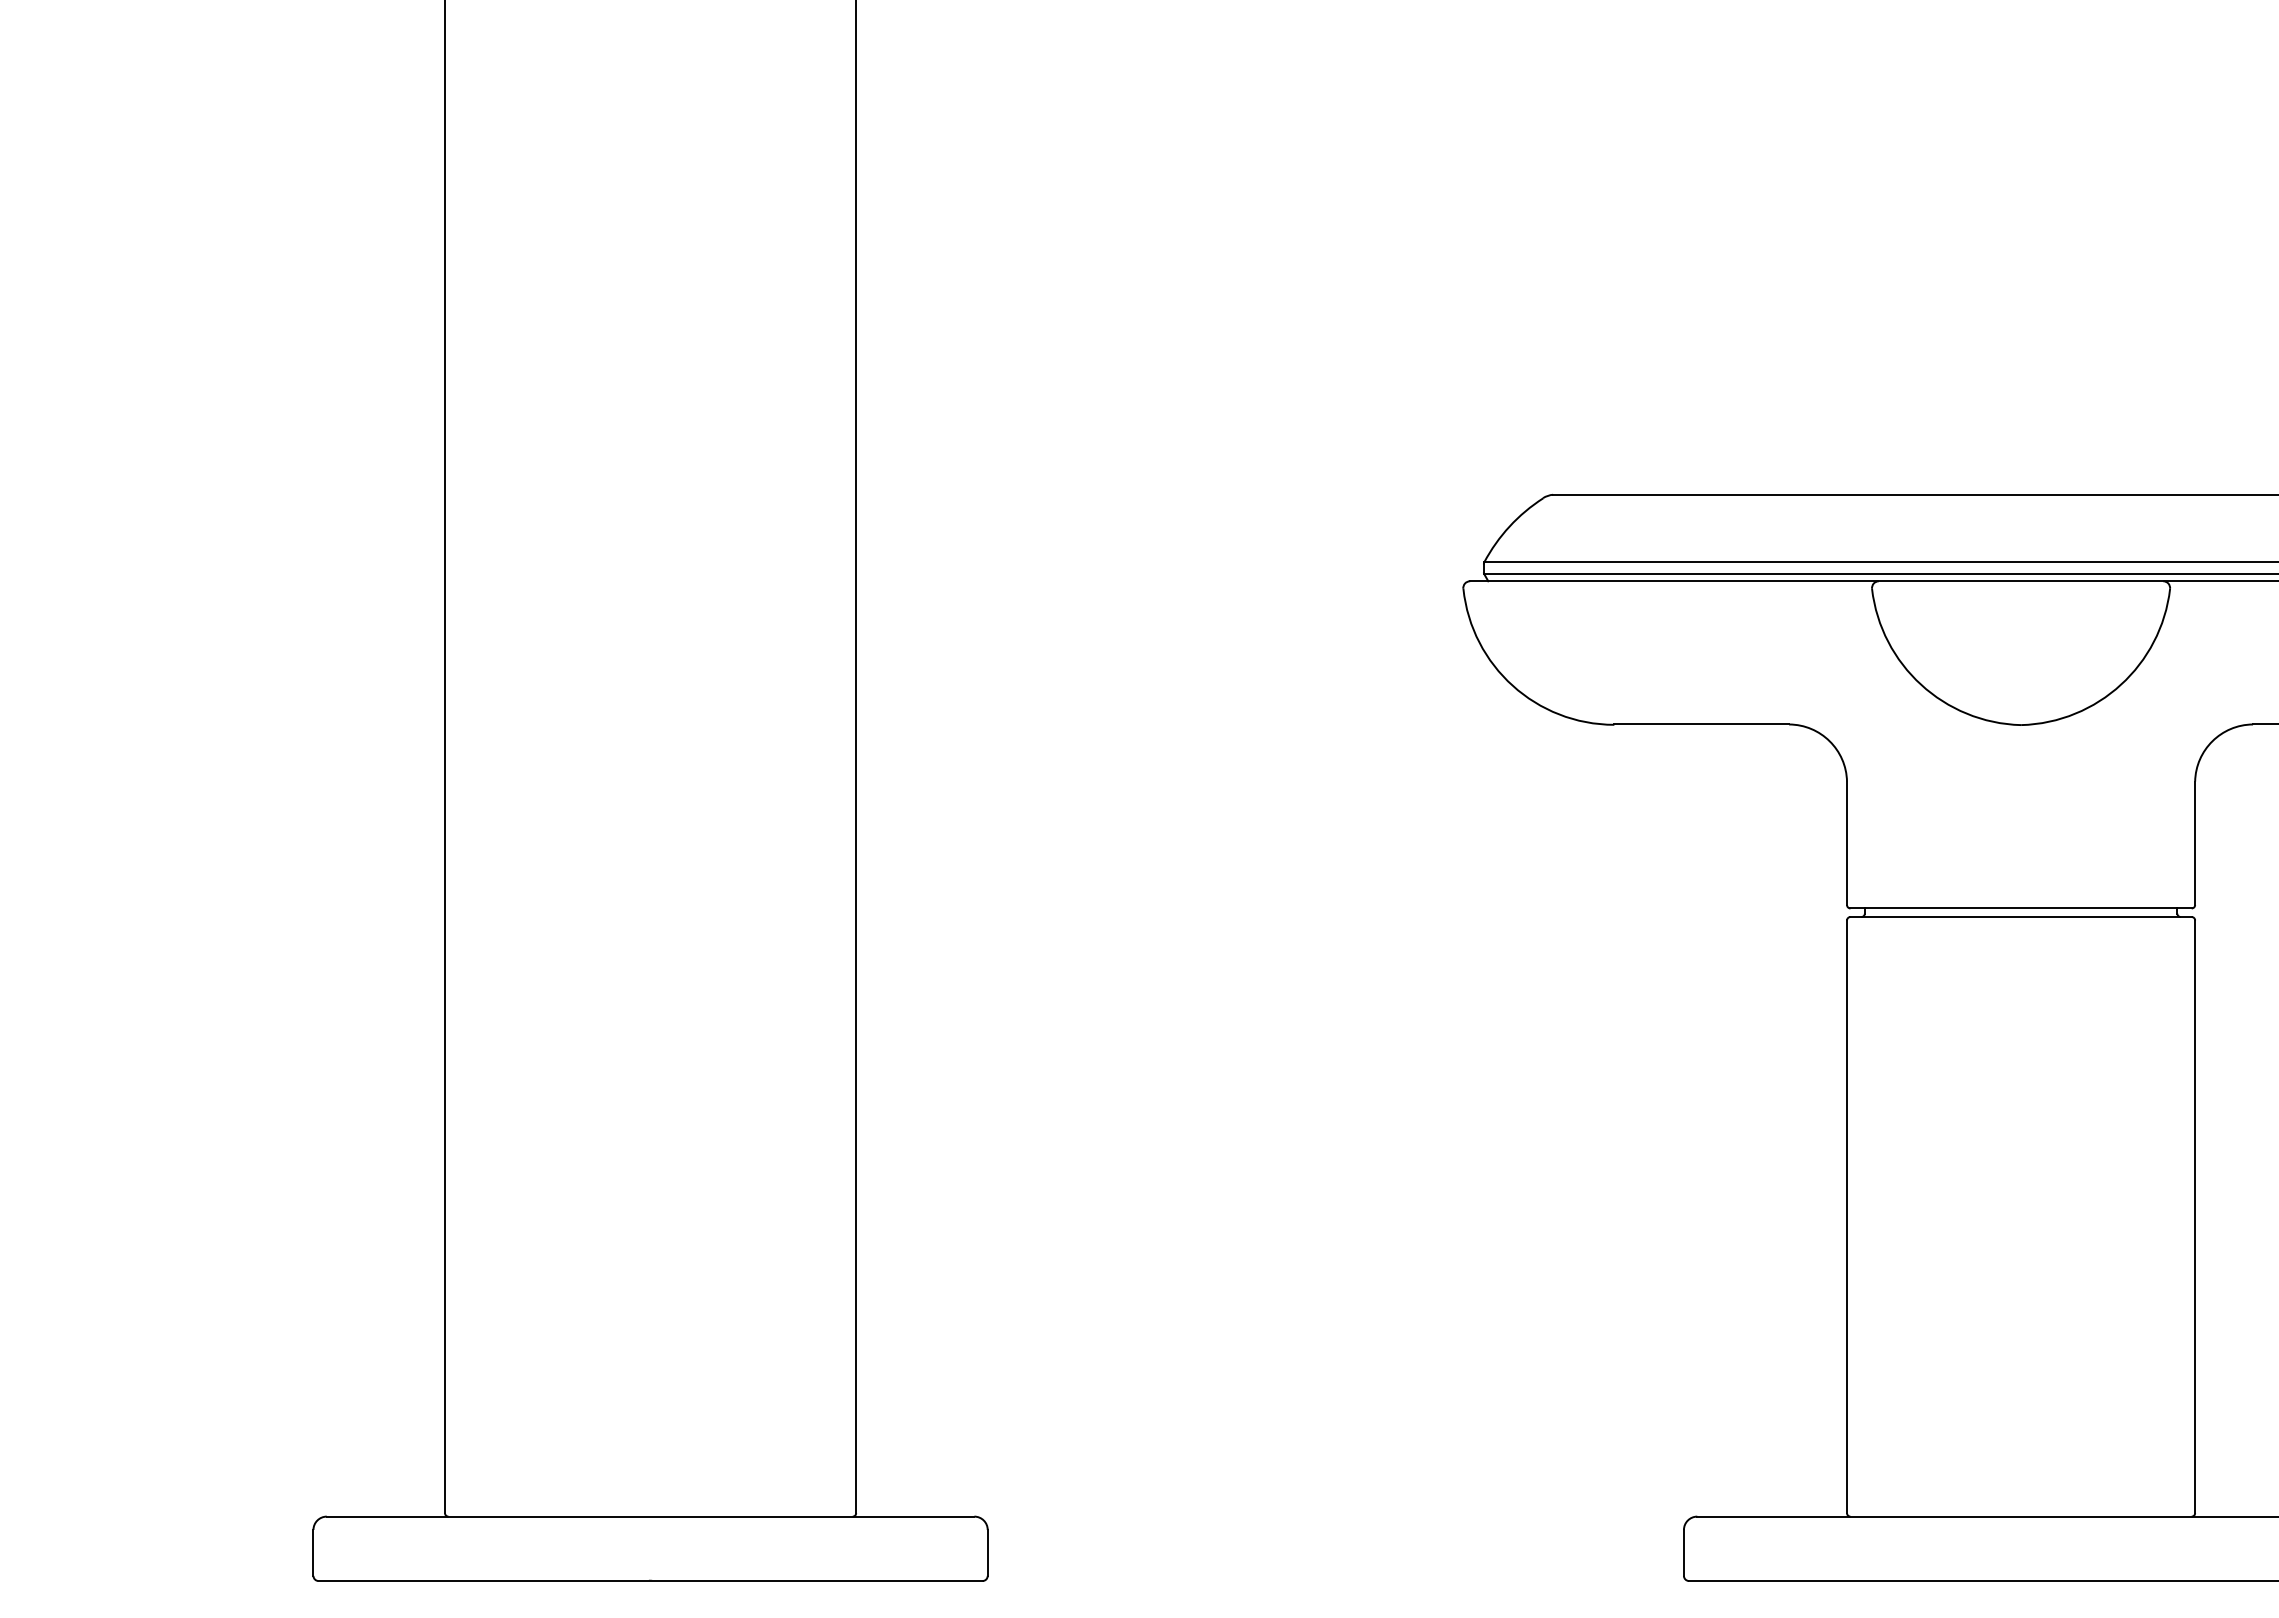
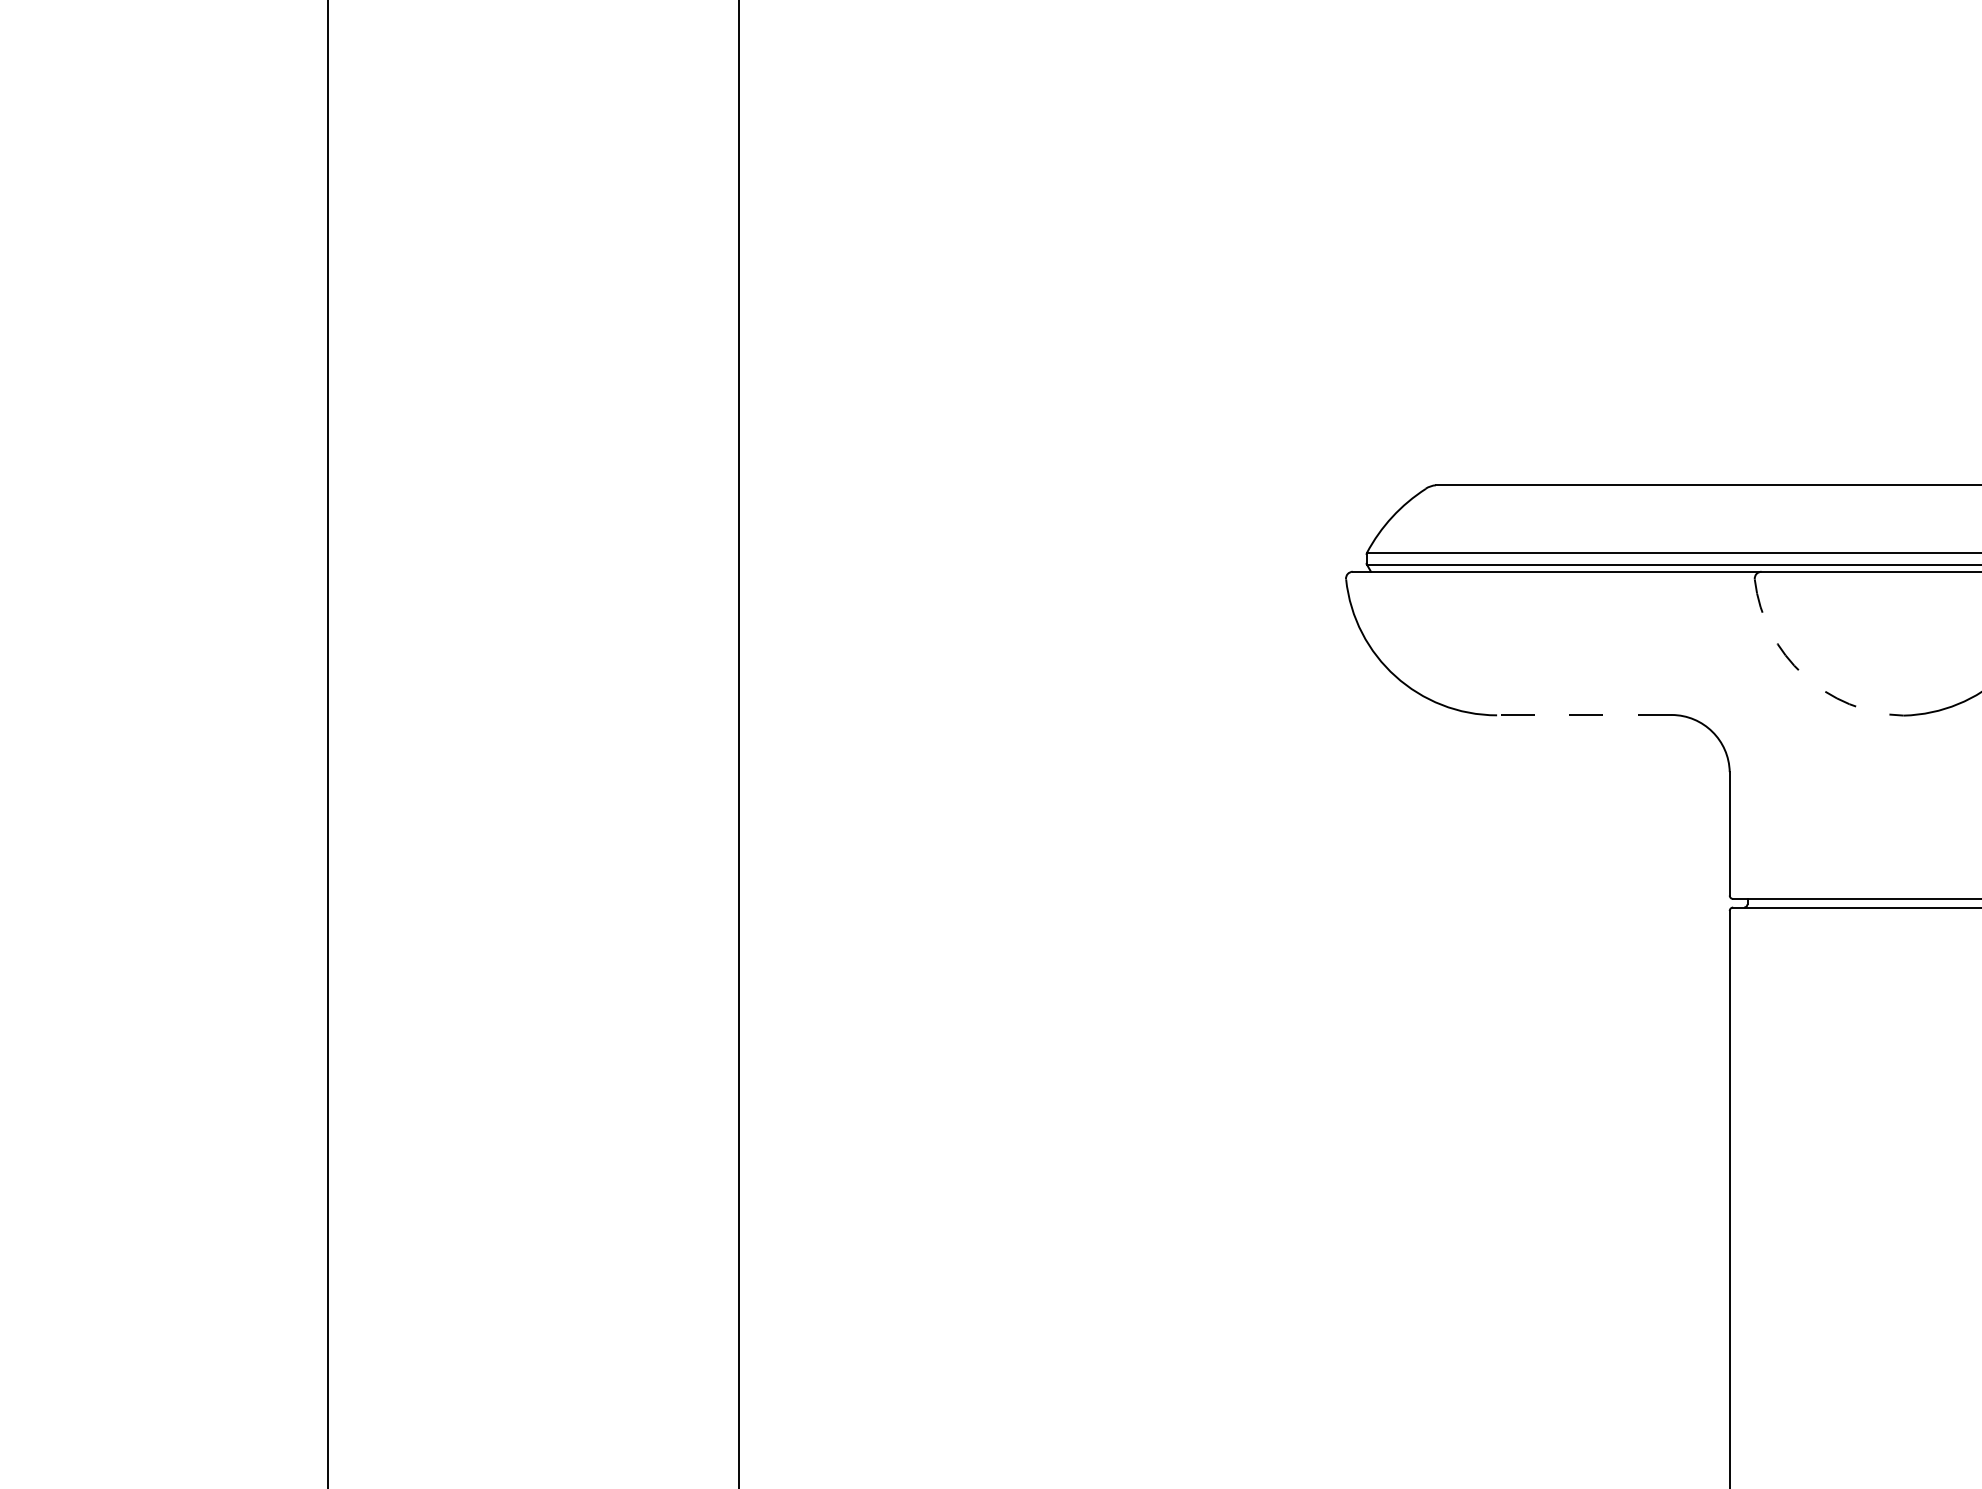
arc: (1921, 684) -> (1804, 675), solid -> dashed
line: (1701, 724) -> (1584, 715), solid -> dashed

